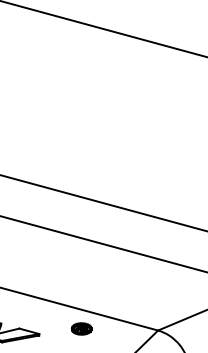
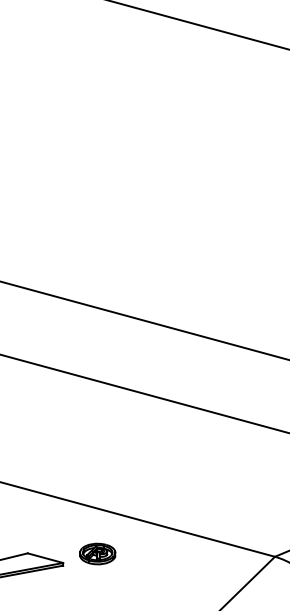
part: (81, 328) -> (97, 553), moved

